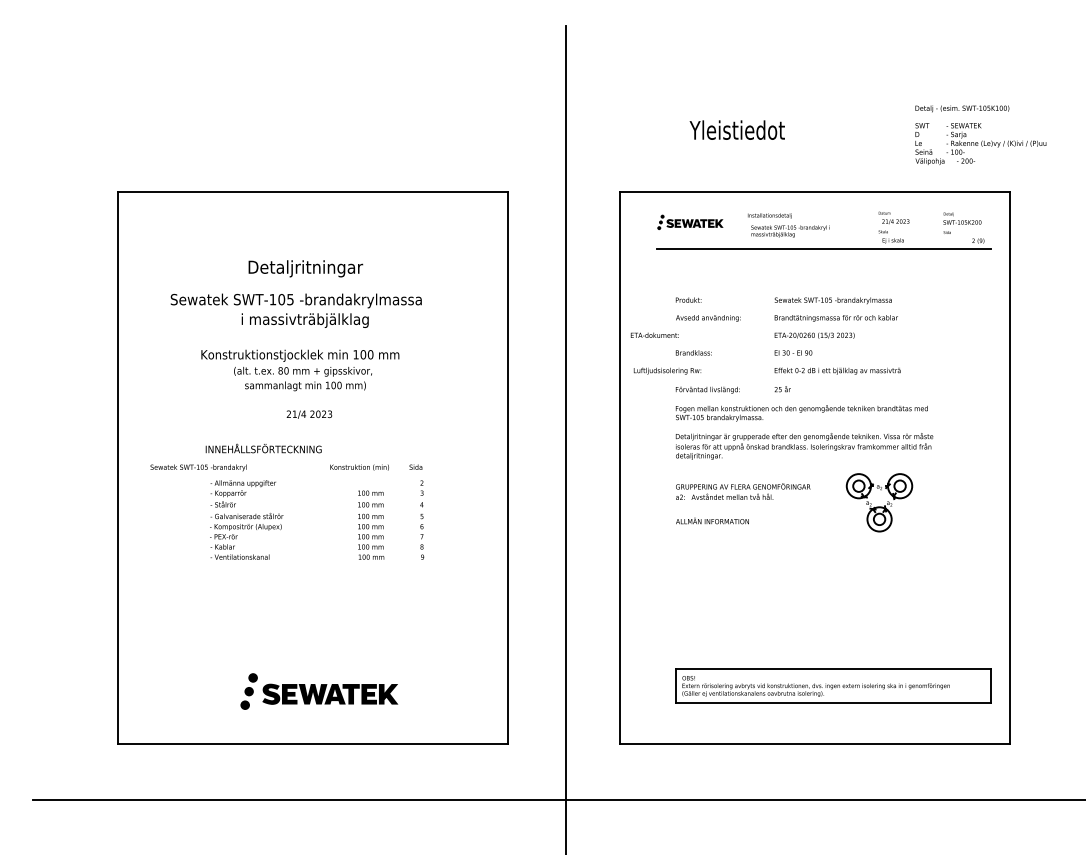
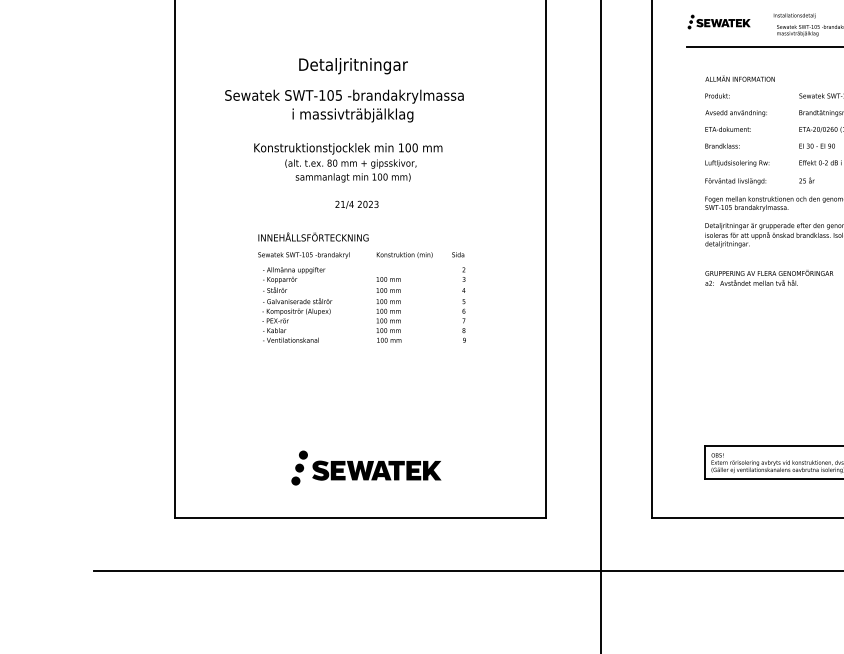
text: (654, 334) -> (727, 128), moved
text: (667, 370) -> (737, 162), moved
text: (198, 467) -> (303, 255), moved
text: (712, 520) -> (740, 78), moved
text: (371, 524) -> (389, 309), moved

